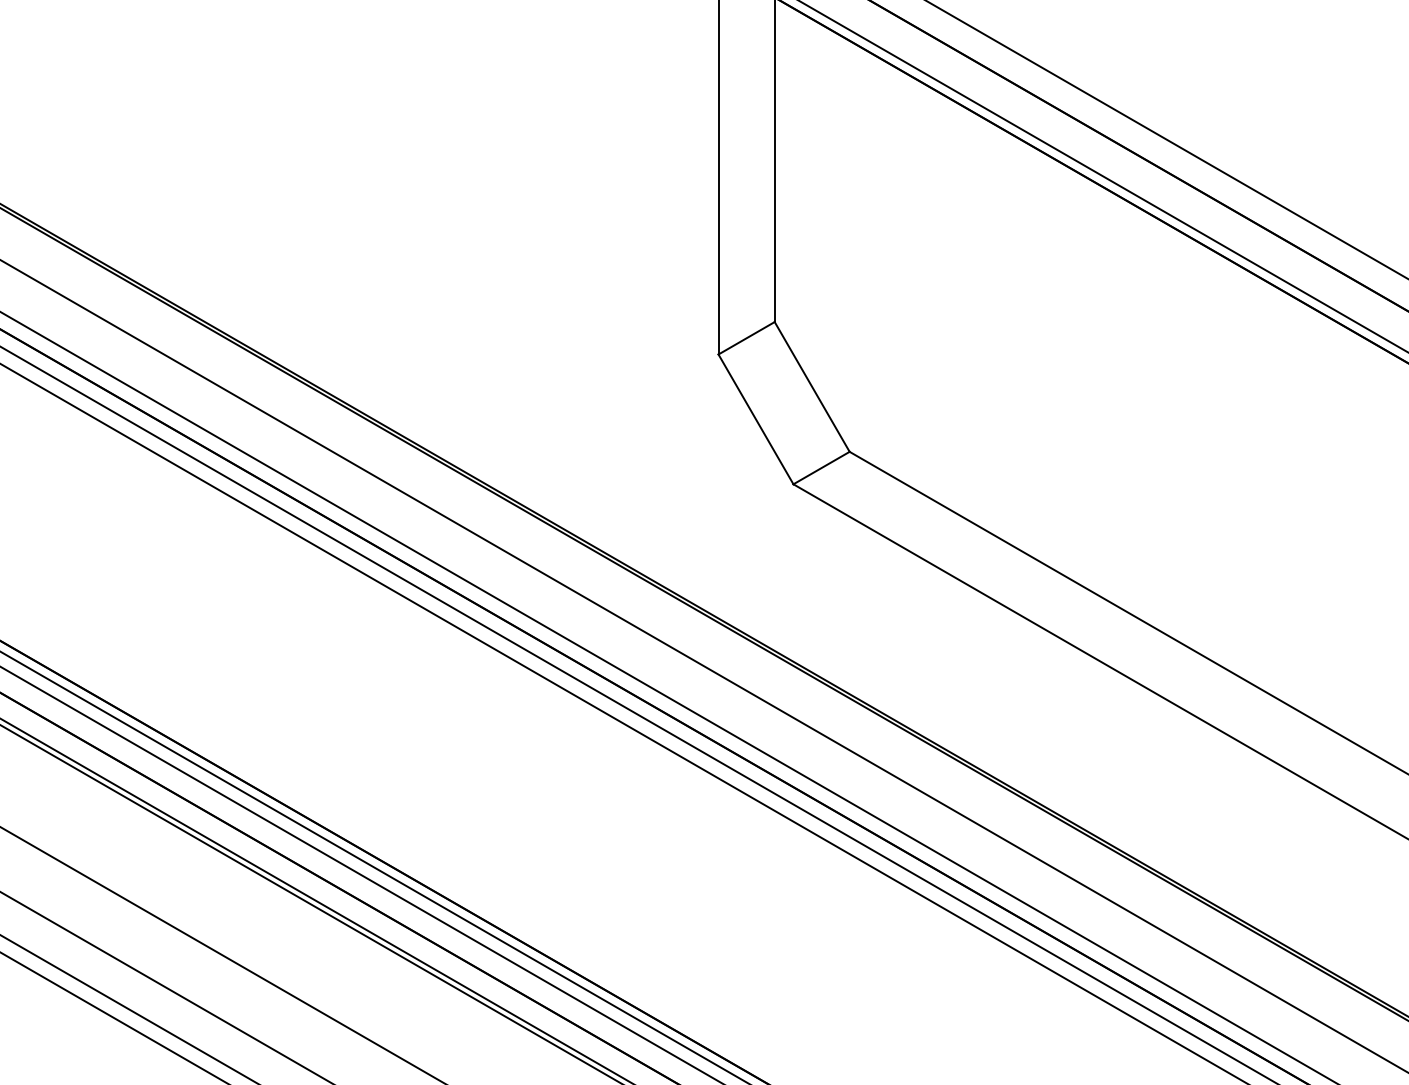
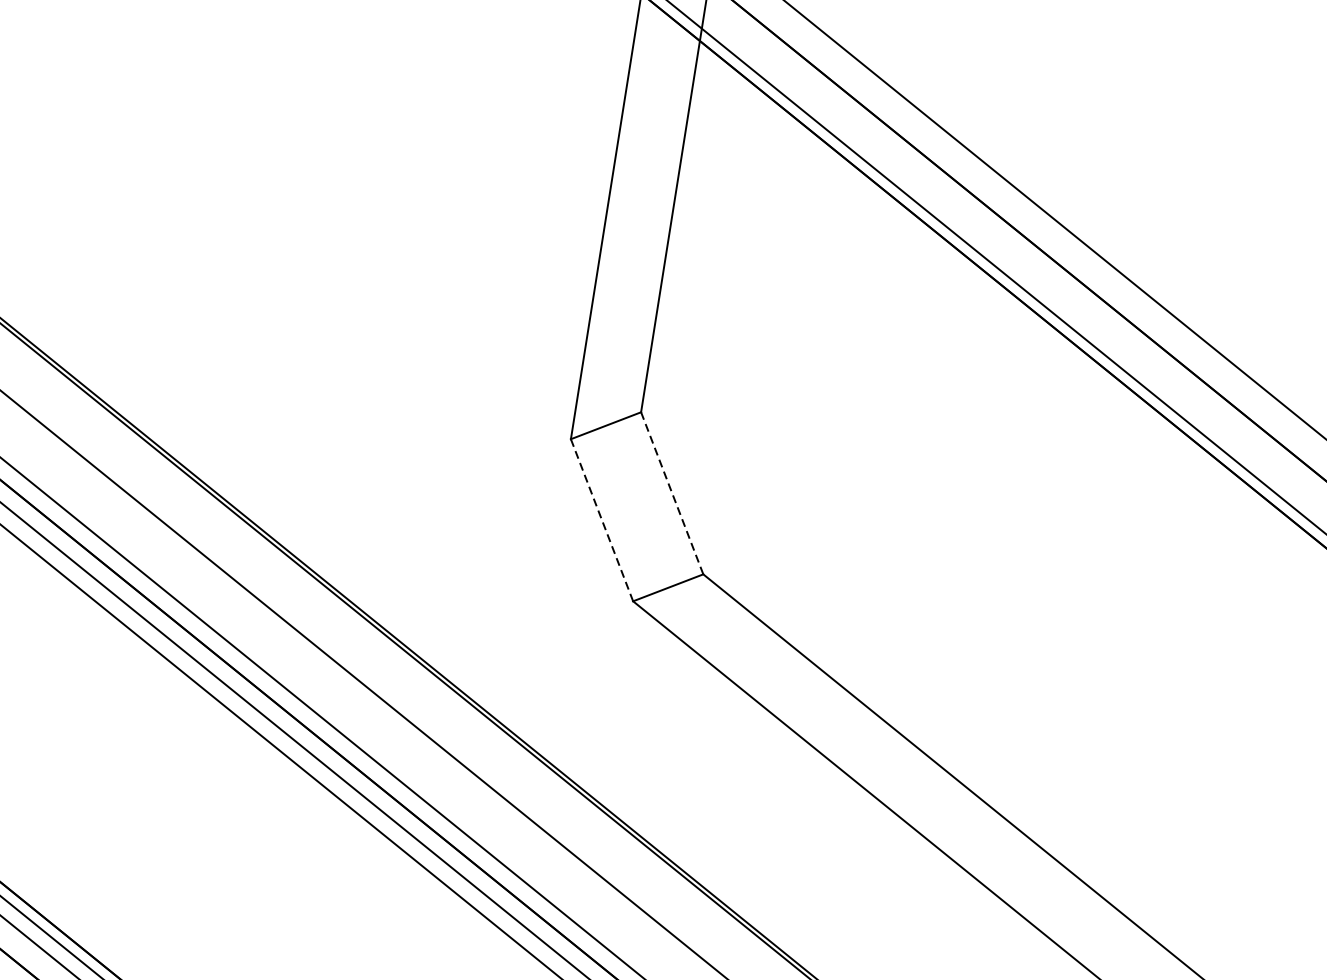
line: (812, 386) -> (672, 492), solid -> dashed
line: (755, 419) -> (601, 520), solid -> dashed

